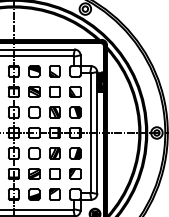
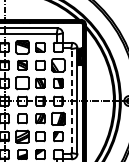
part: (34, 71) -> (22, 47), size x1.4
part: (75, 91) -> (58, 64), size x1.4
part: (34, 112) -> (22, 83), size x1.4
line: (90, 133) -> (71, 101), solid -> dashed
part: (75, 153) -> (58, 118), size x1.4
part: (34, 173) -> (22, 136), size x1.4

